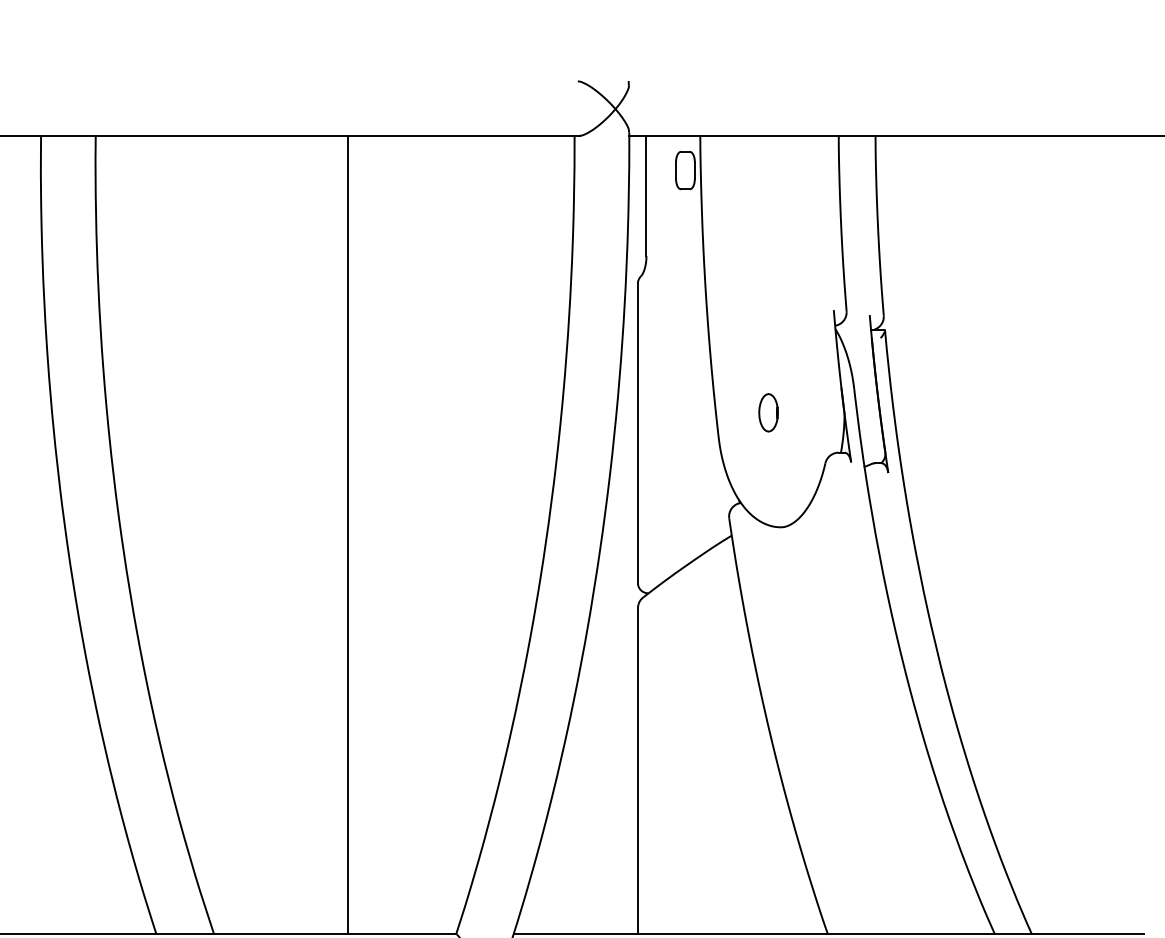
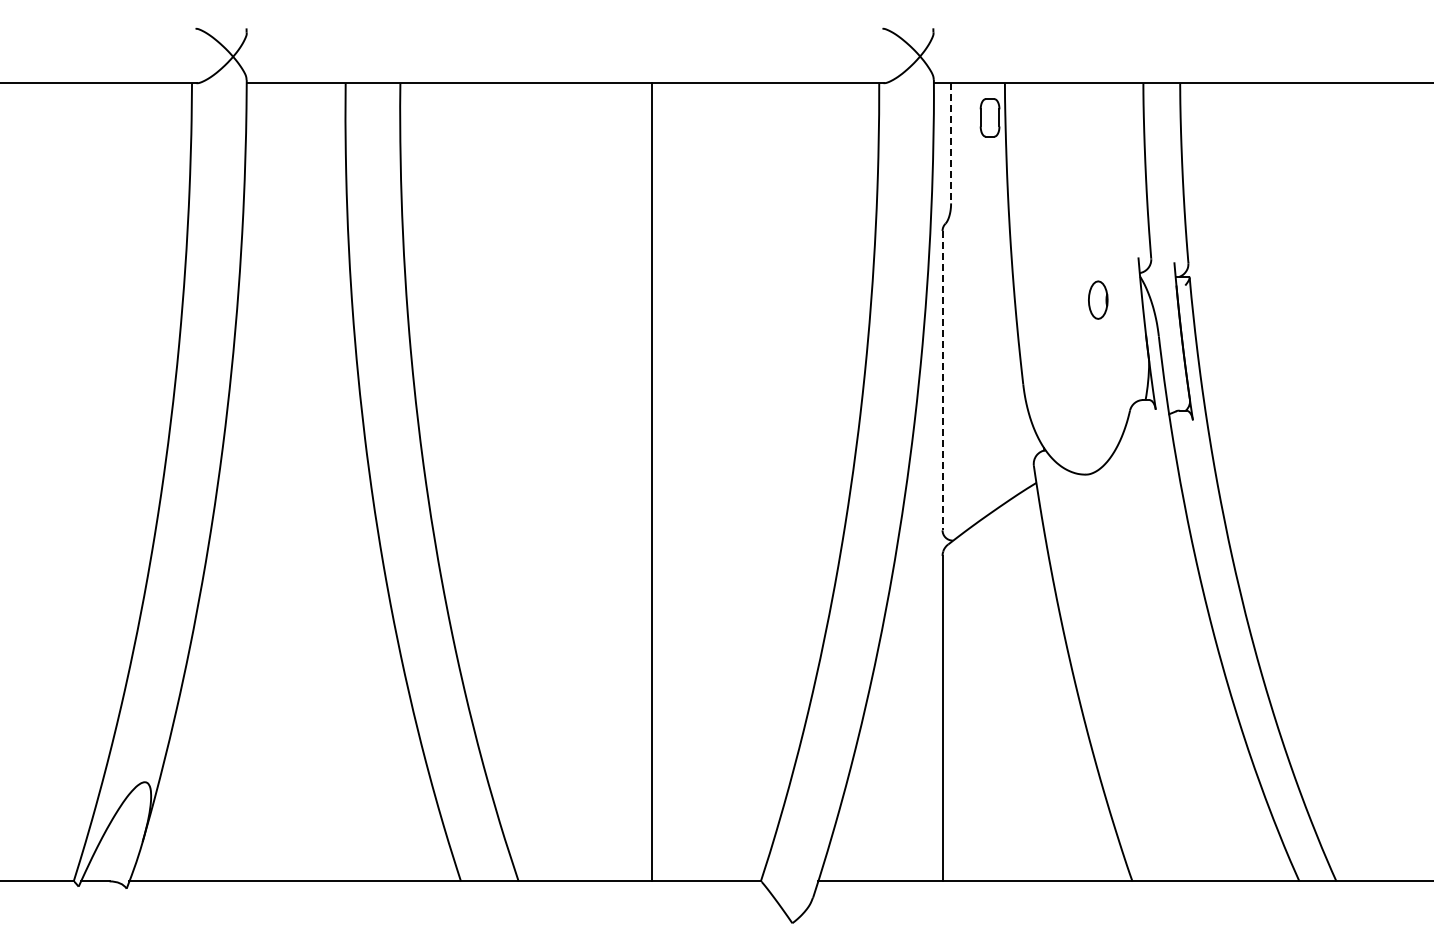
line: (646, 196) -> (951, 143), solid -> dashed
part: (768, 412) -> (1098, 299), moved
line: (637, 433) -> (942, 380), solid -> dashed

